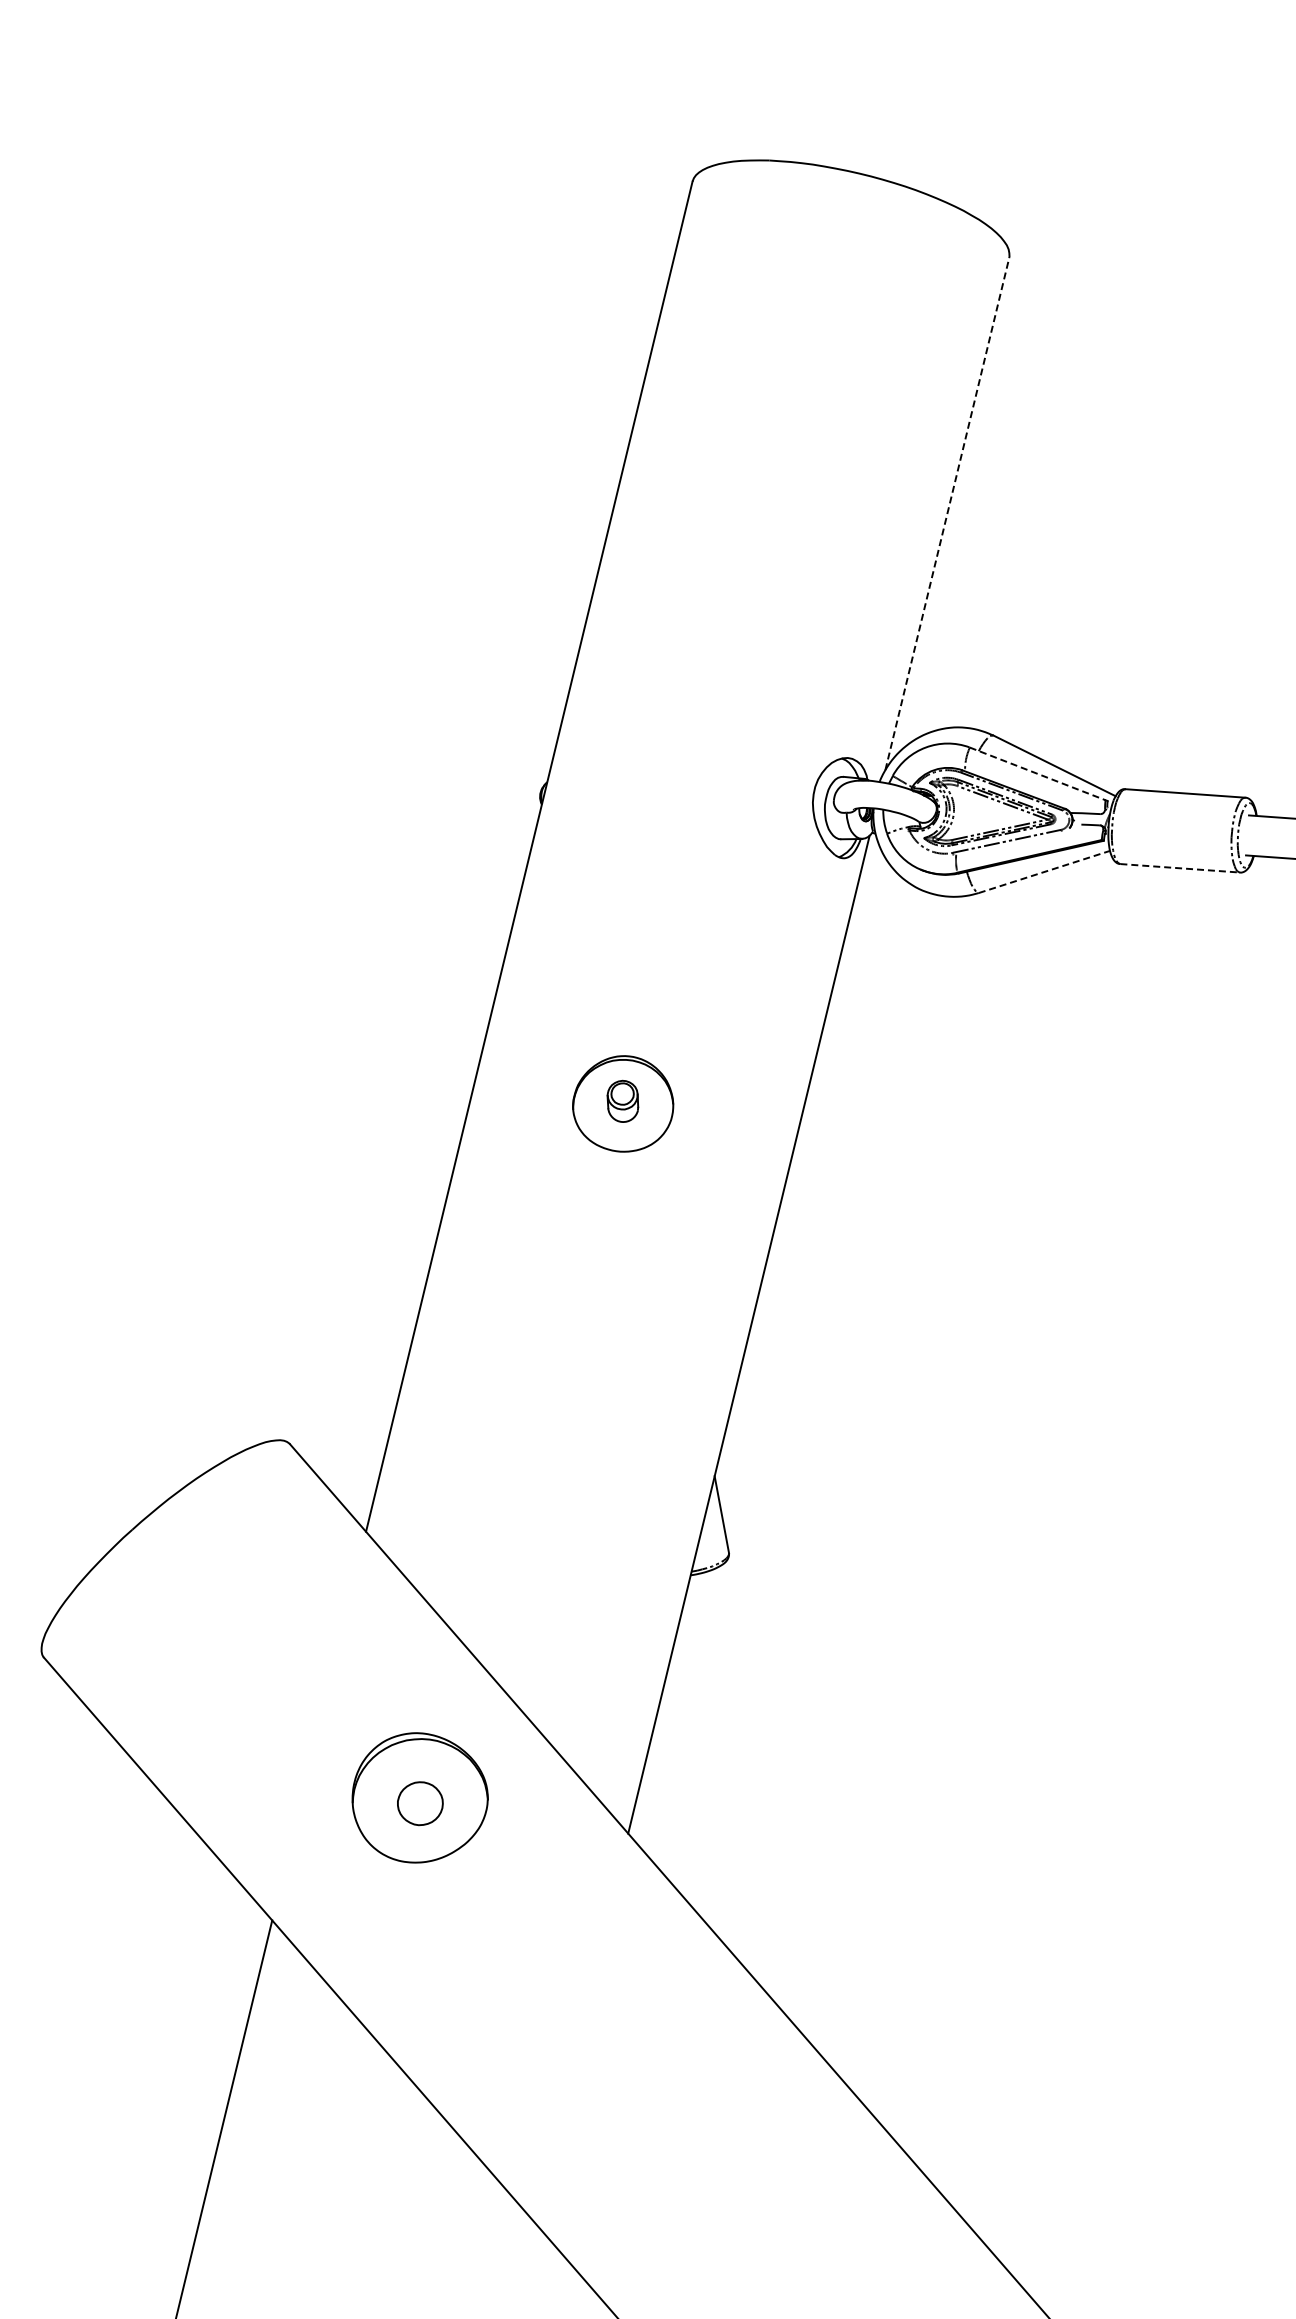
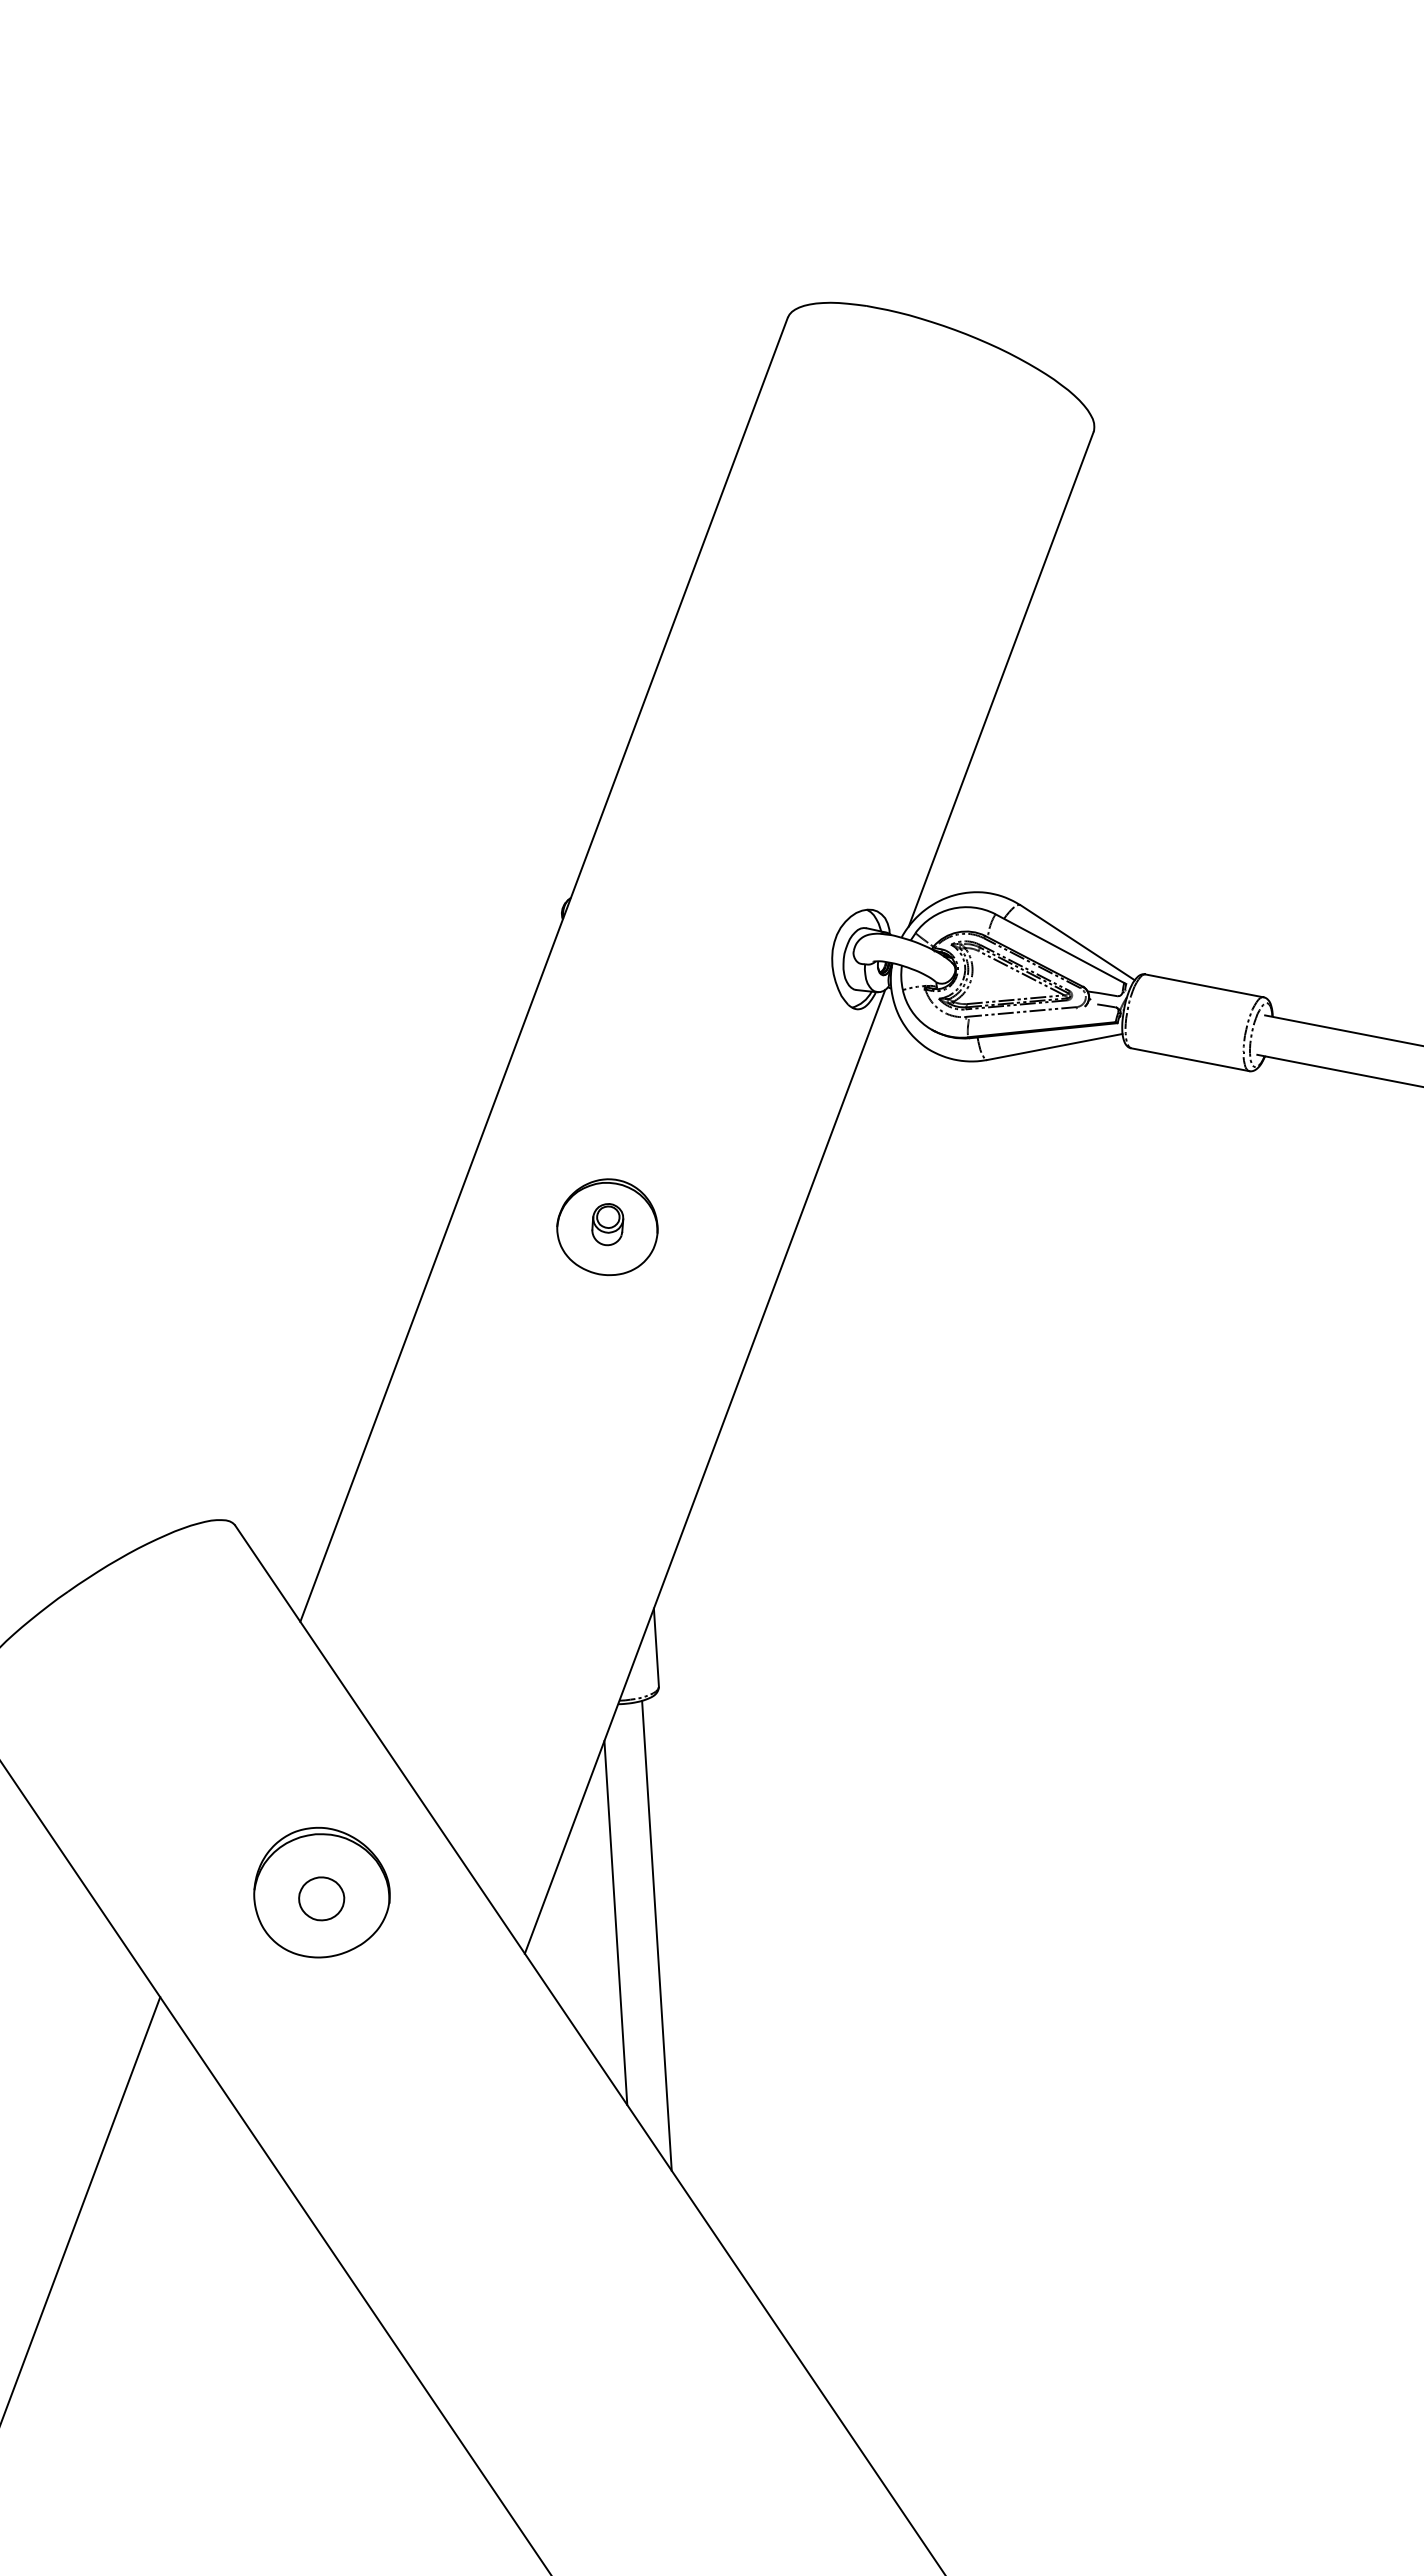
line: (947, 514) -> (1001, 679), dashed -> solid
line: (1038, 773) -> (1060, 948), dashed -> solid
line: (1180, 868) -> (1190, 1059), dashed -> solid
line: (1045, 871) -> (1055, 1046), dashed -> solid
line: (714, 1791) -> (615, 1922), added
line: (756, 1799) -> (656, 1935), added

